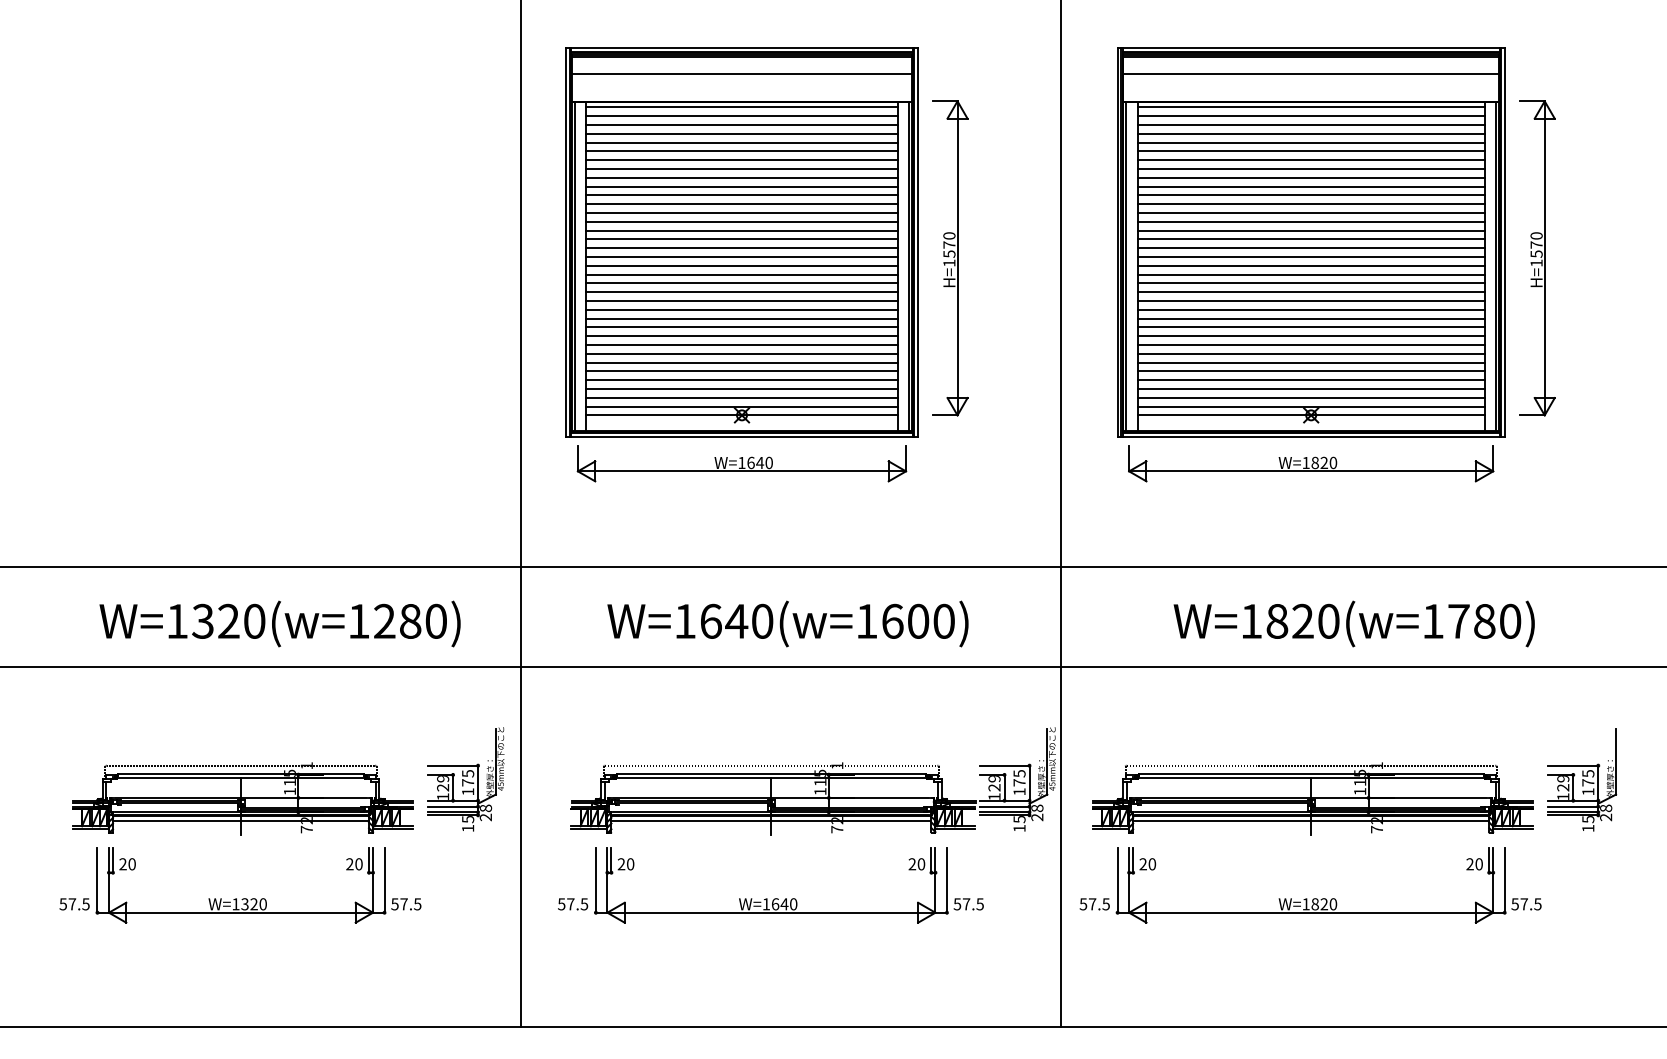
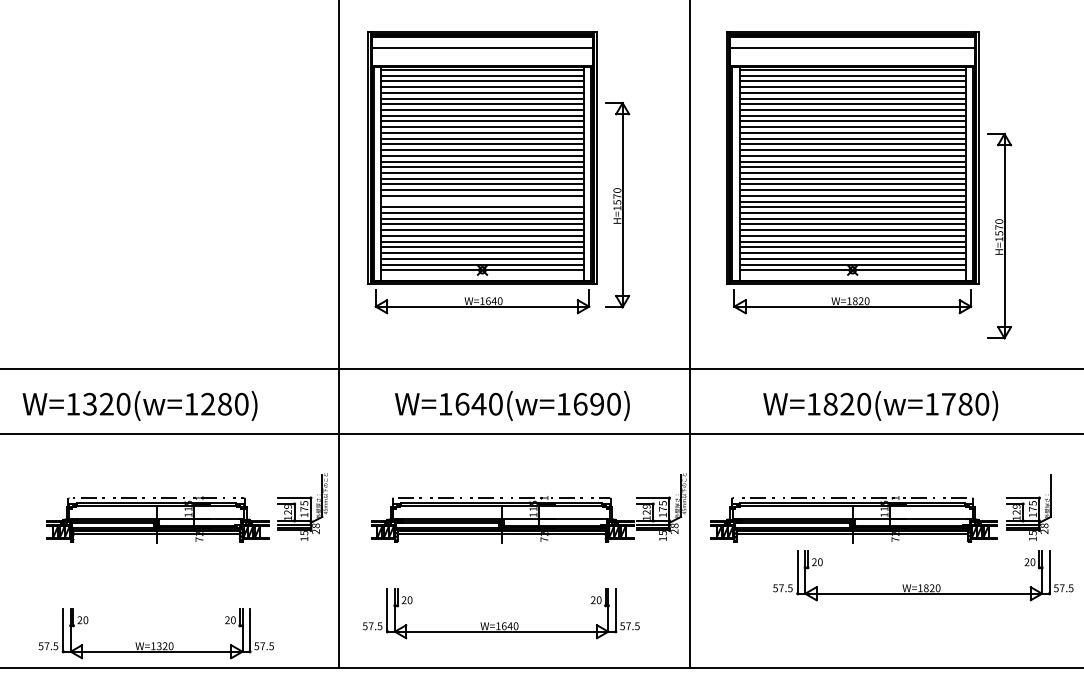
part: (949, 257) -> (617, 204), moved
part: (1536, 257) -> (999, 235), moved
line: (742, 309) -> (482, 201), removed
text: (918, 621) -> (597, 404), W=1640(w=1600) -> W=1640(w=1690)
text: (279, 623) -> (139, 405), moved
part: (236, 898) -> (153, 642), moved
part: (766, 898) -> (498, 622), moved
part: (1314, 898) -> (925, 584), moved

